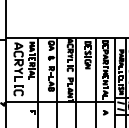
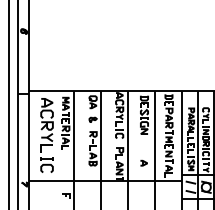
part: (105, 112) -> (143, 162), moved

